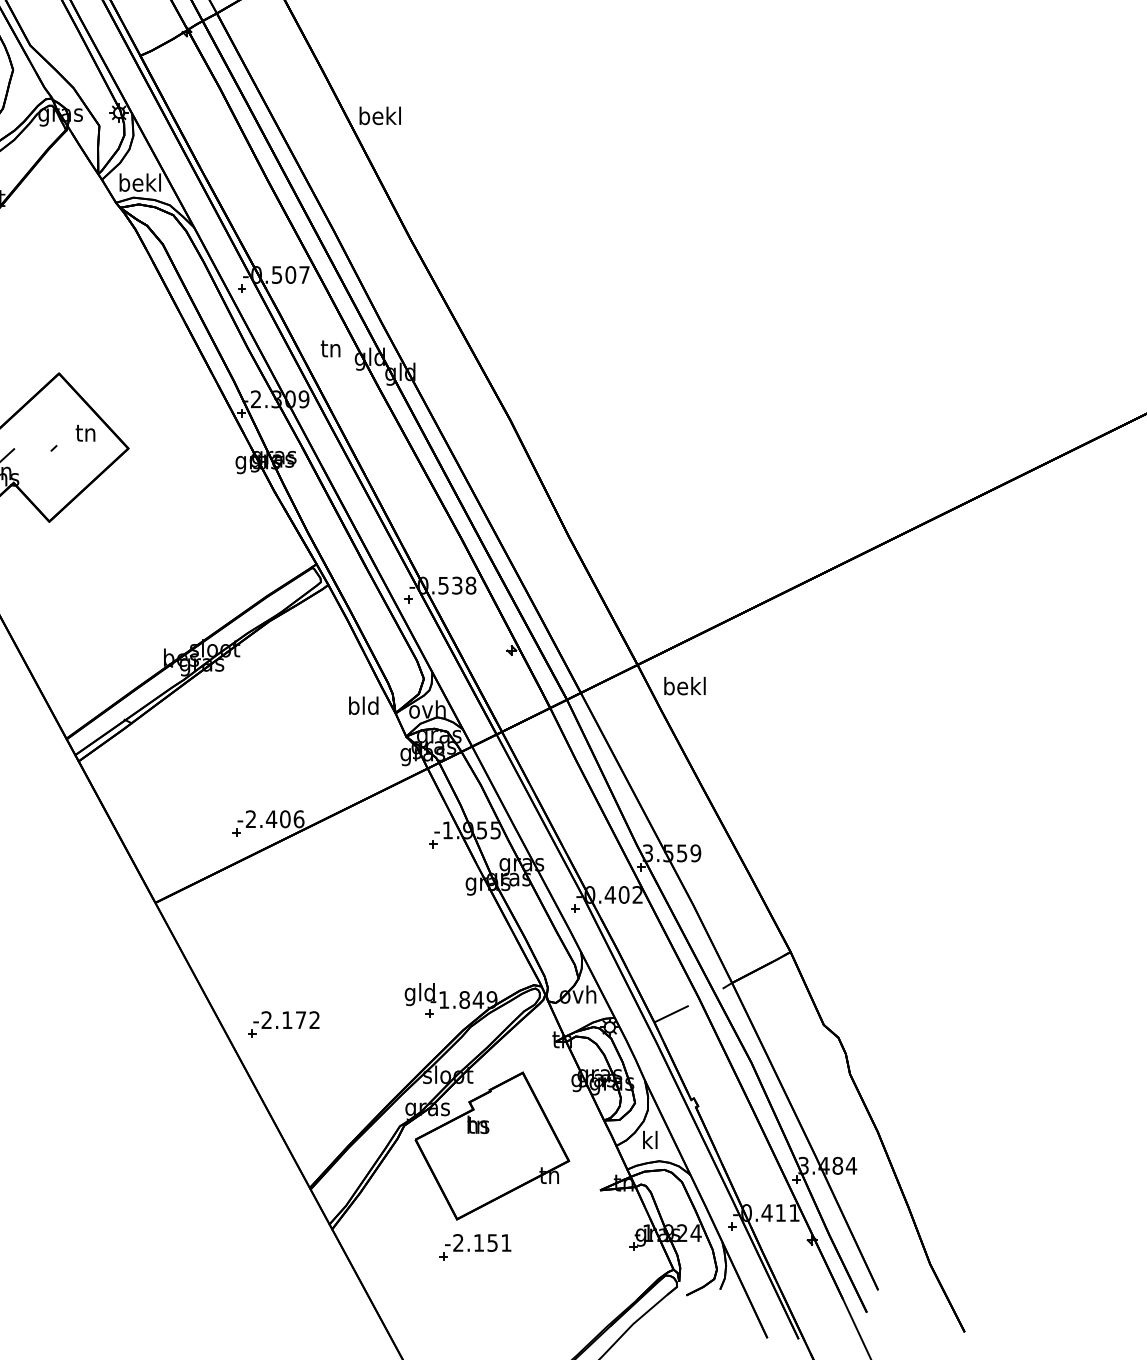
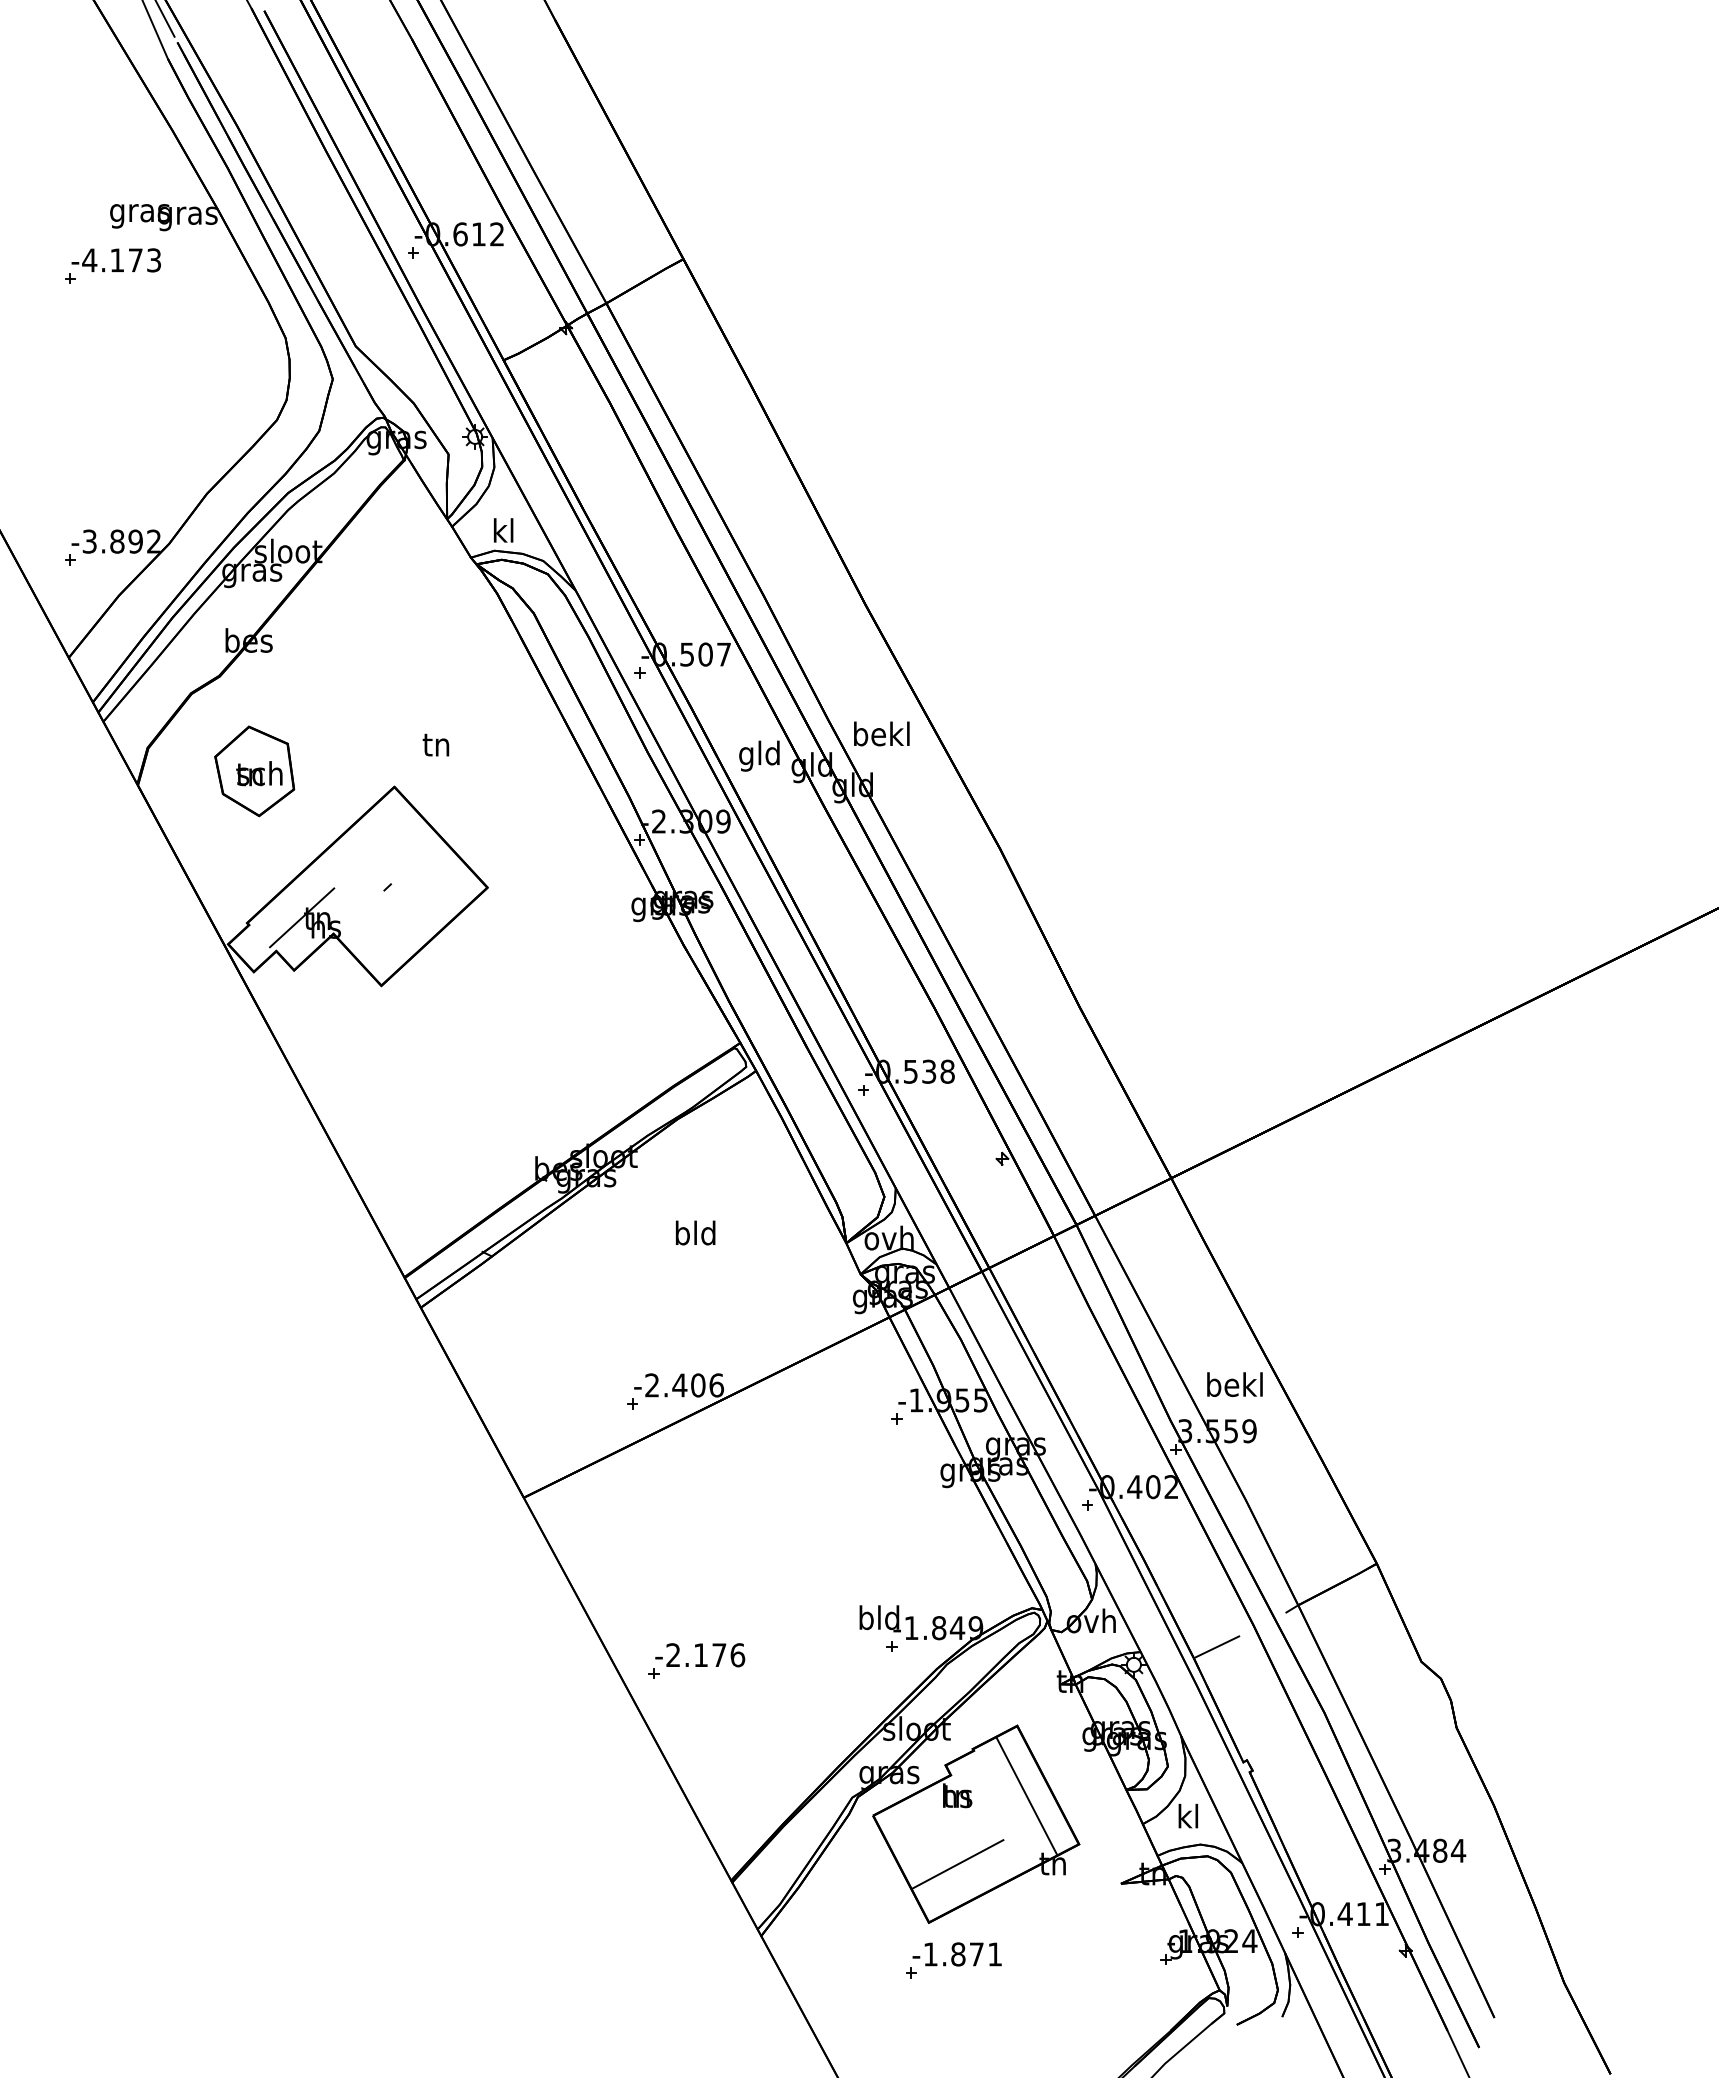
text: (380, 115) -> (881, 733), moved
text: (140, 182) -> (503, 530), bekl -> kl
text: (330, 350) -> (759, 755), tn -> gld
text: (85, 432) -> (435, 744), moved
text: (684, 686) -> (1234, 1384), moved
text: (363, 705) -> (695, 1232), moved
text: (409, 994) -> (865, 1620), gld -> bld
text: (314, 1020) -> (737, 1655), -2.172 -> -2.176
line: (529, 1124) -> (1026, 1795), added
line: (478, 1176) -> (957, 1864), added
text: (475, 1243) -> (953, 1954), -2.151 -> -1.871

